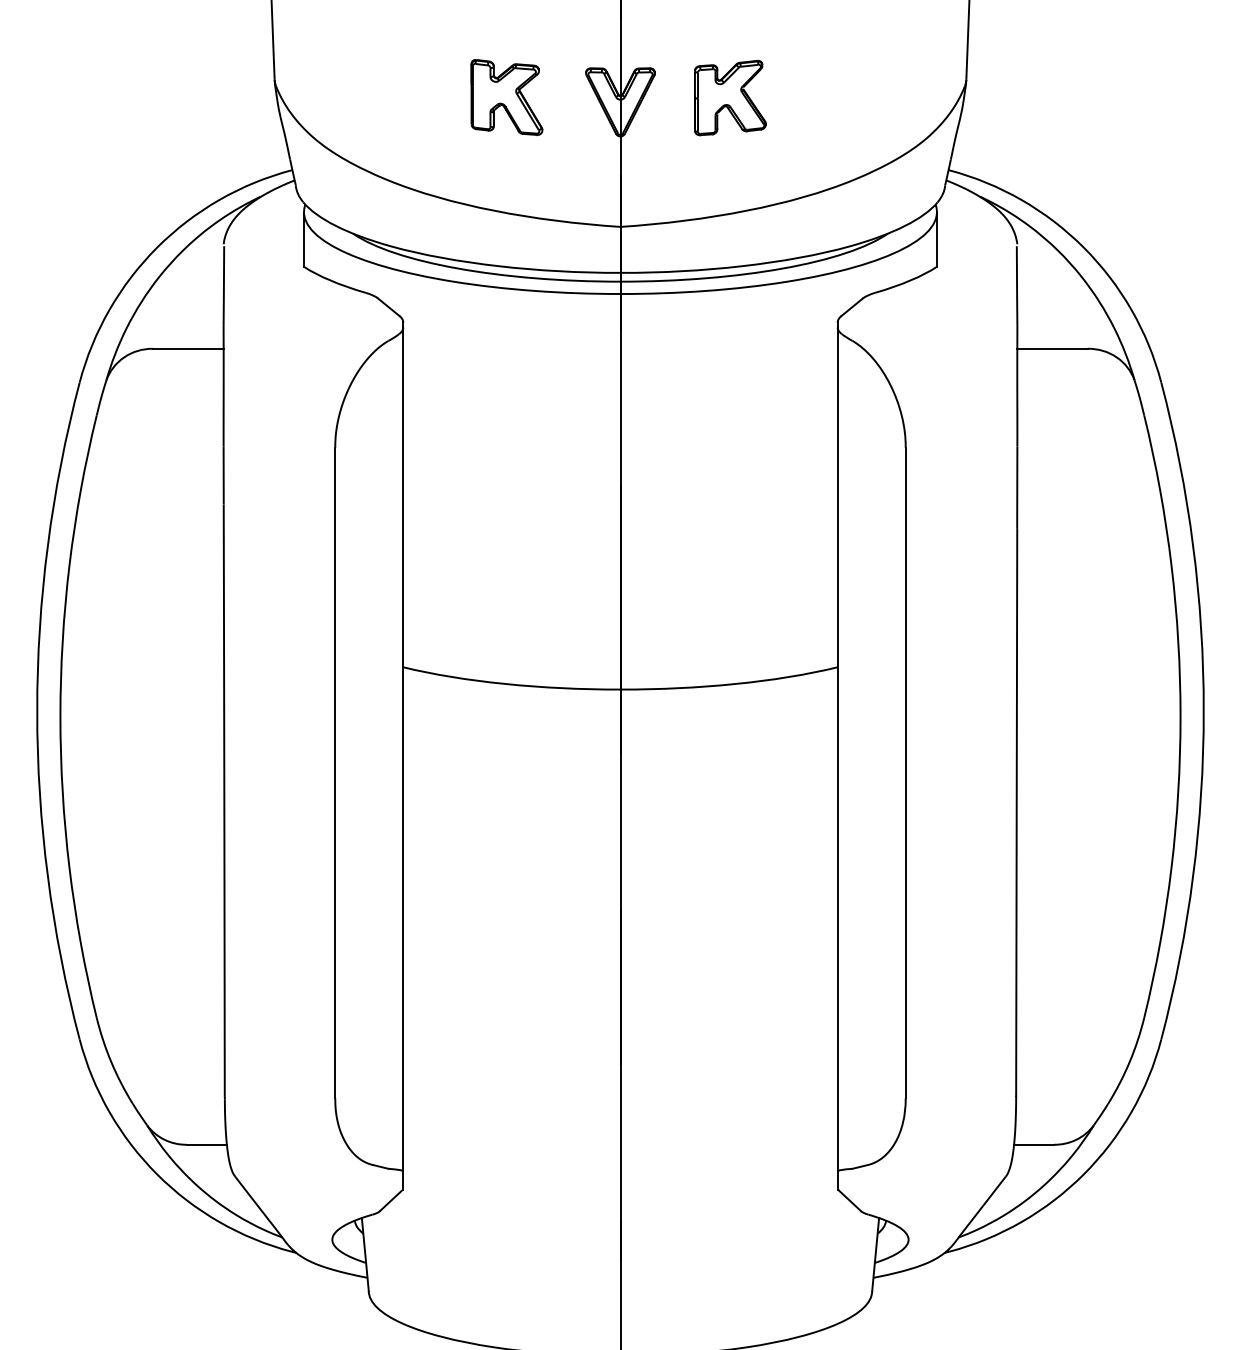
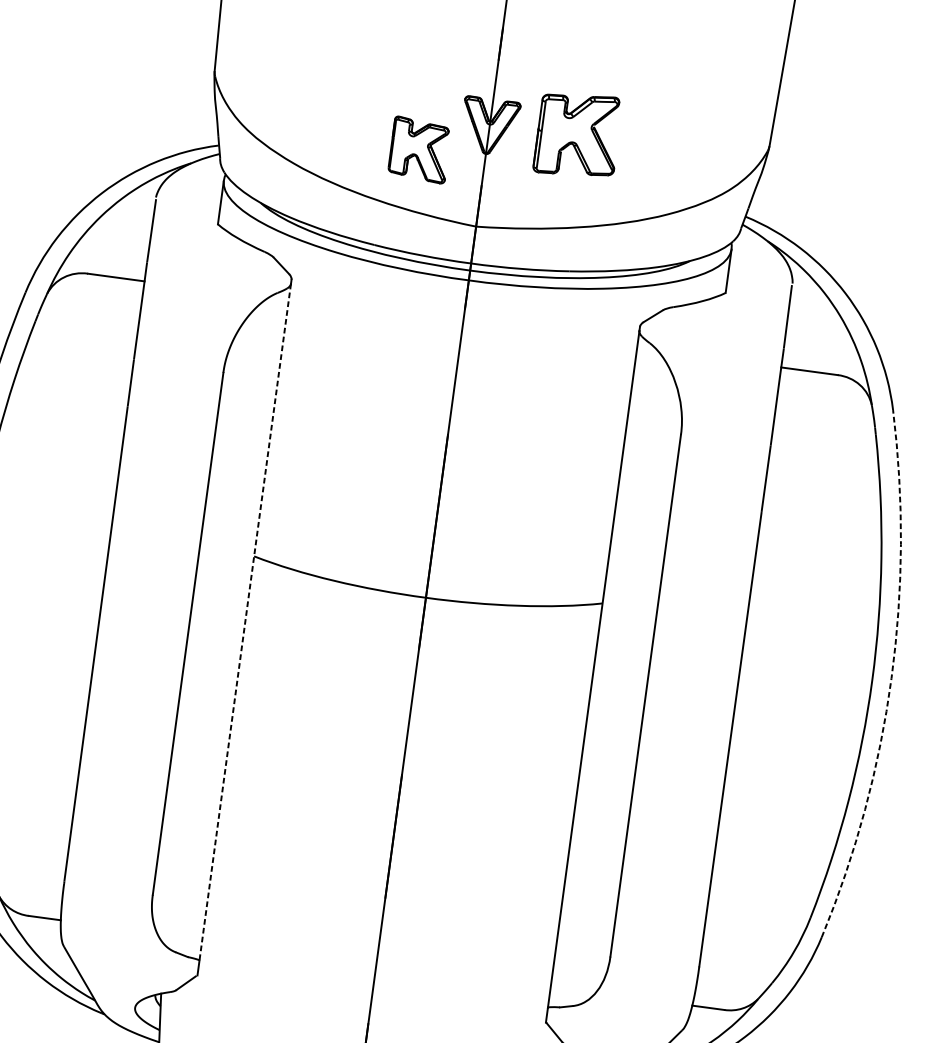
part: (506, 97) -> (419, 150), moved
part: (730, 97) -> (578, 134), size x1.4
arc: (1203, 711) -> (891, 678), solid -> dashed
line: (403, 749) -> (245, 622), solid -> dashed

